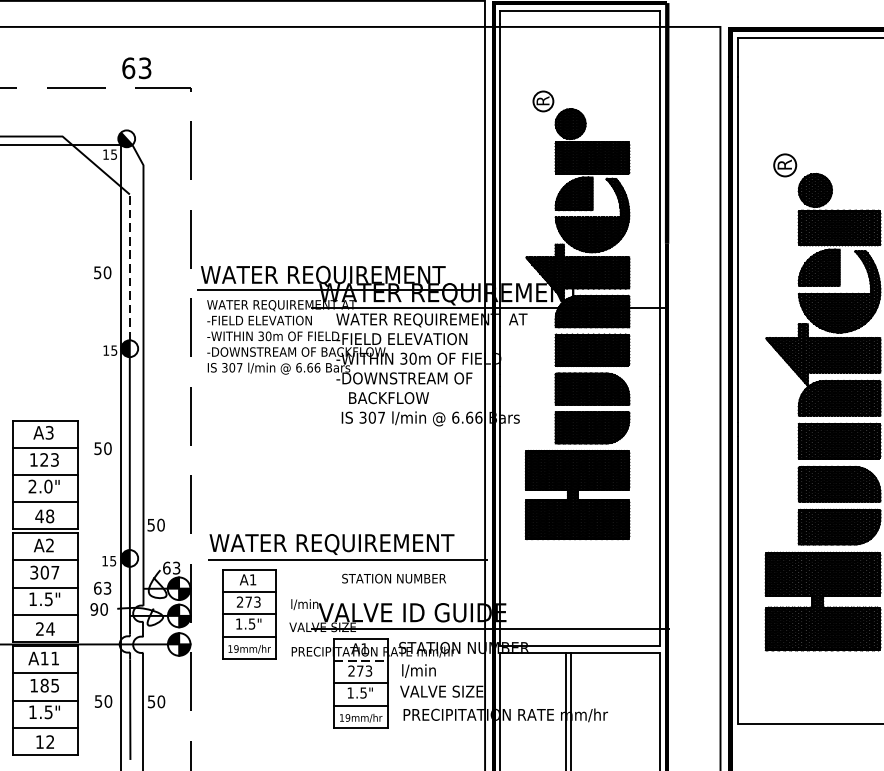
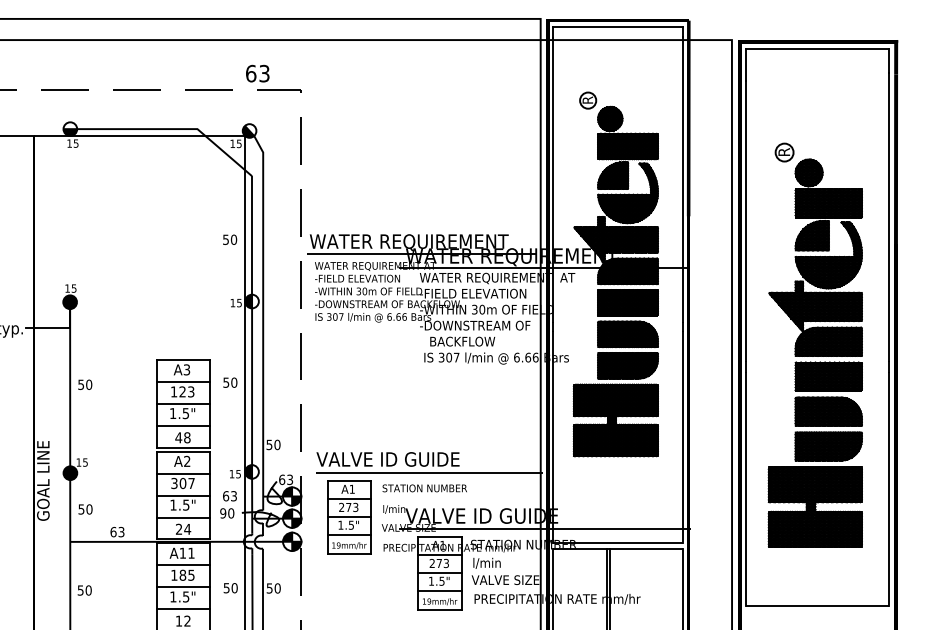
line: (130, 266) -> (252, 234), dashed -> solid
text: (40, 486) -> (179, 413), 2.0" -> 1.5"
text: (330, 544) -> (415, 460), WATER REQUIREMENT -> VALVE ID GUIDE
text: (393, 578) -> (424, 488), moved
line: (361, 661) -> (440, 555), dashed -> solid

